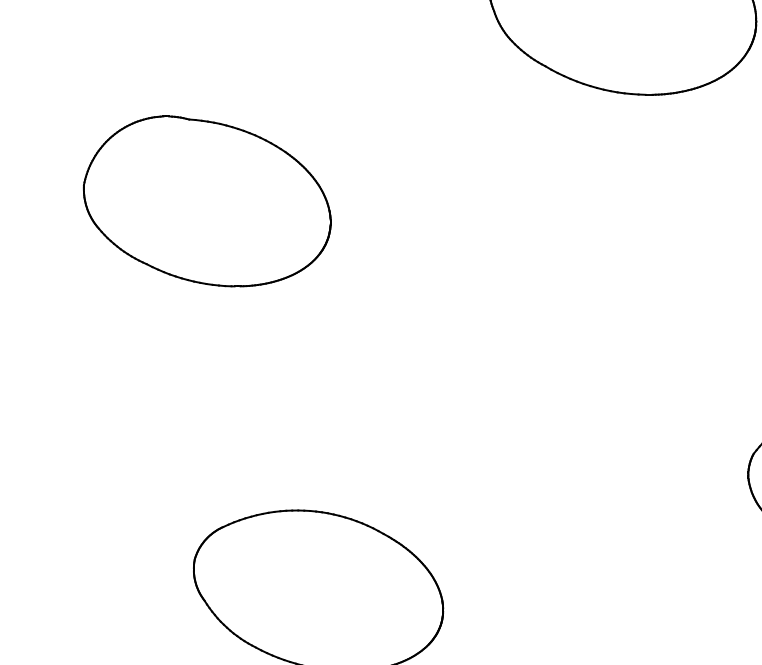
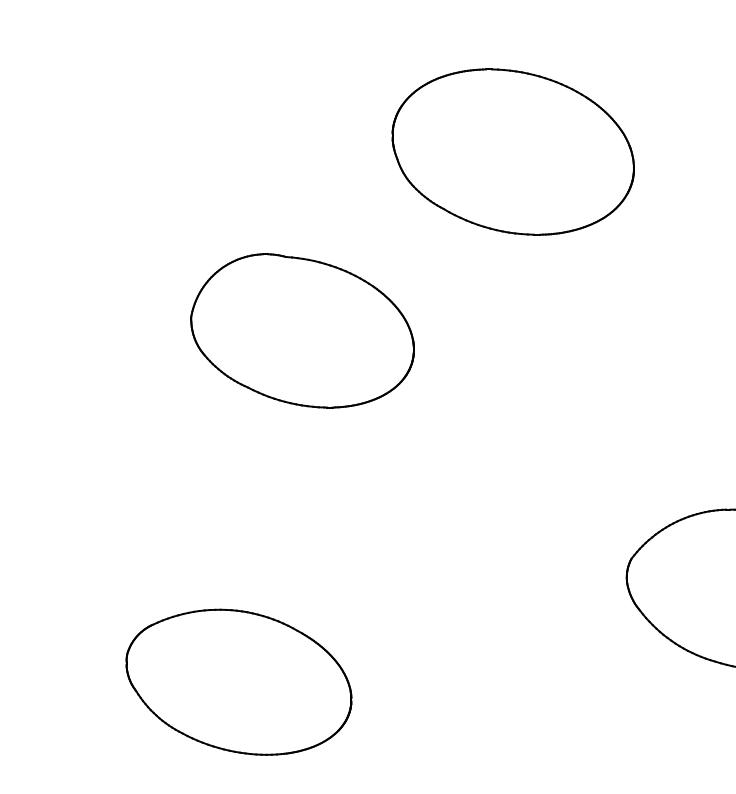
part: (207, 200) -> (302, 330), moved

